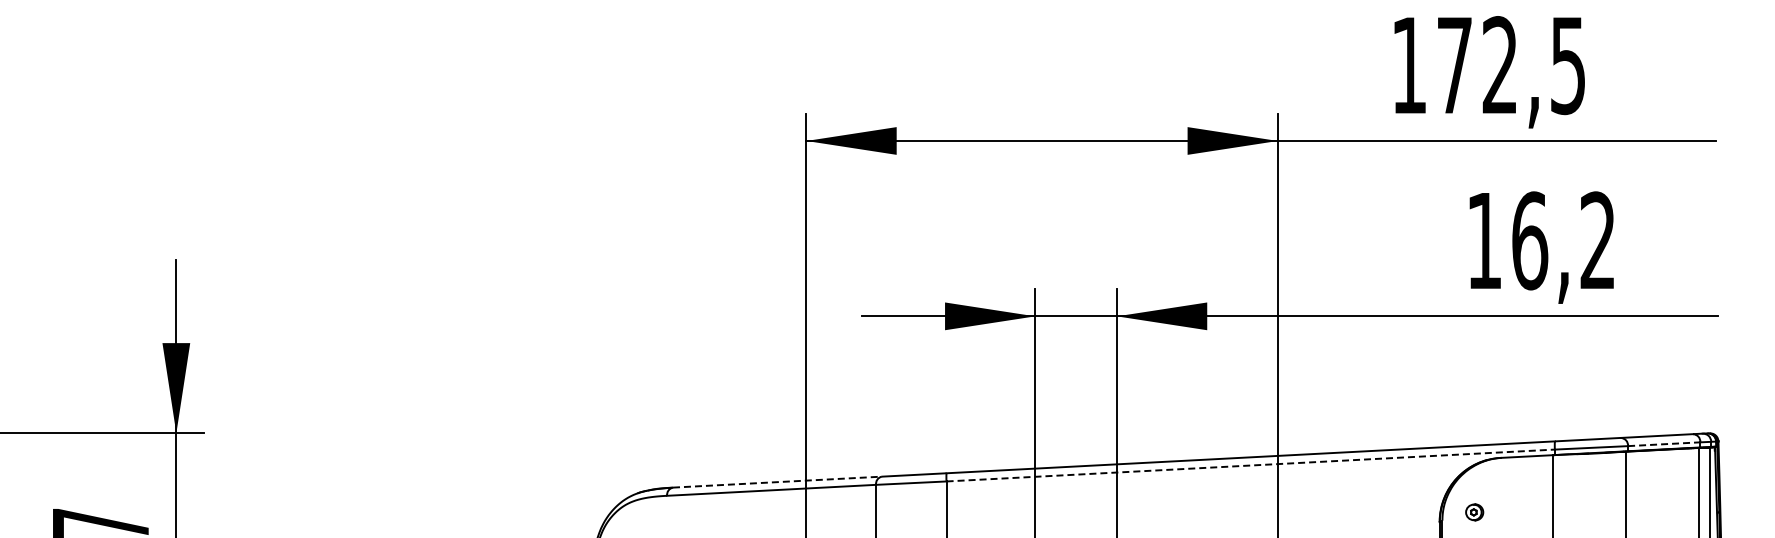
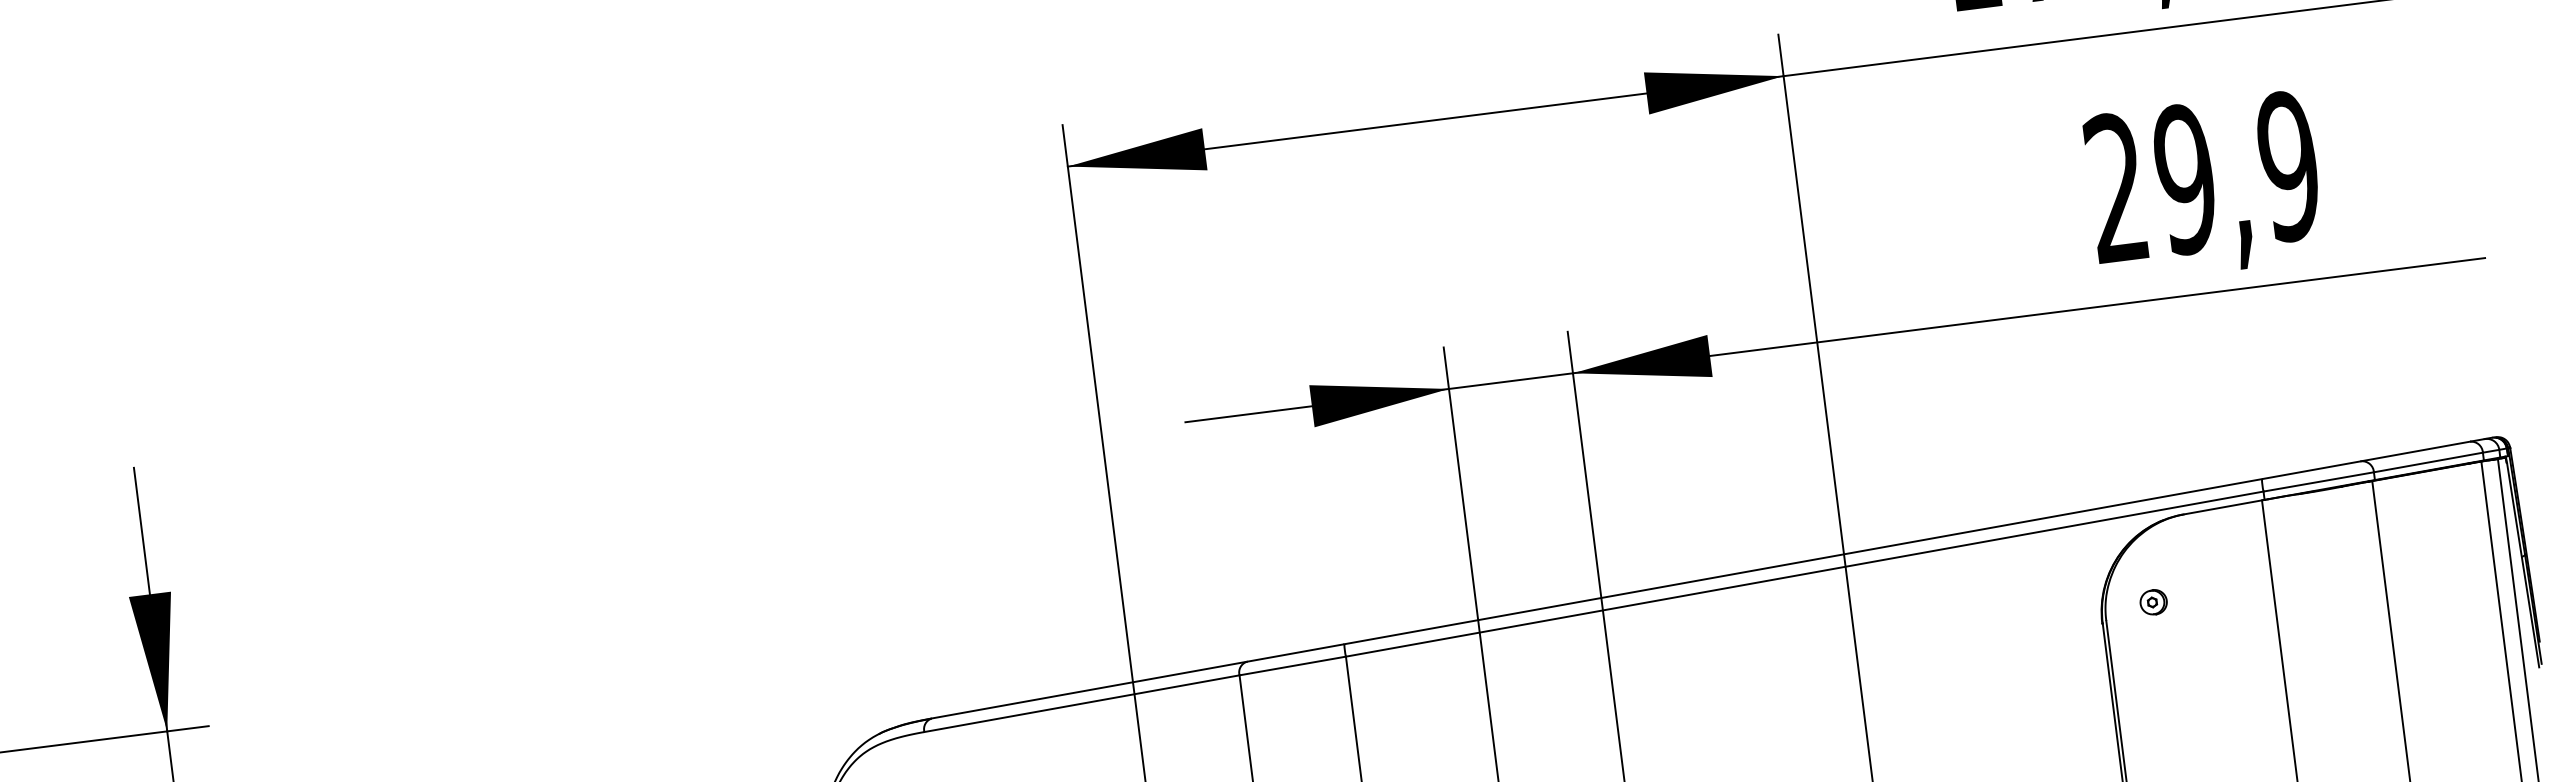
text: (1541, 240) -> (2203, 176), 16,2 -> 29,9
line: (1664, 444) -> (2428, 462), dashed -> solid
line: (1250, 465) -> (1804, 574), dashed -> solid
line: (777, 482) -> (1089, 690), dashed -> solid

